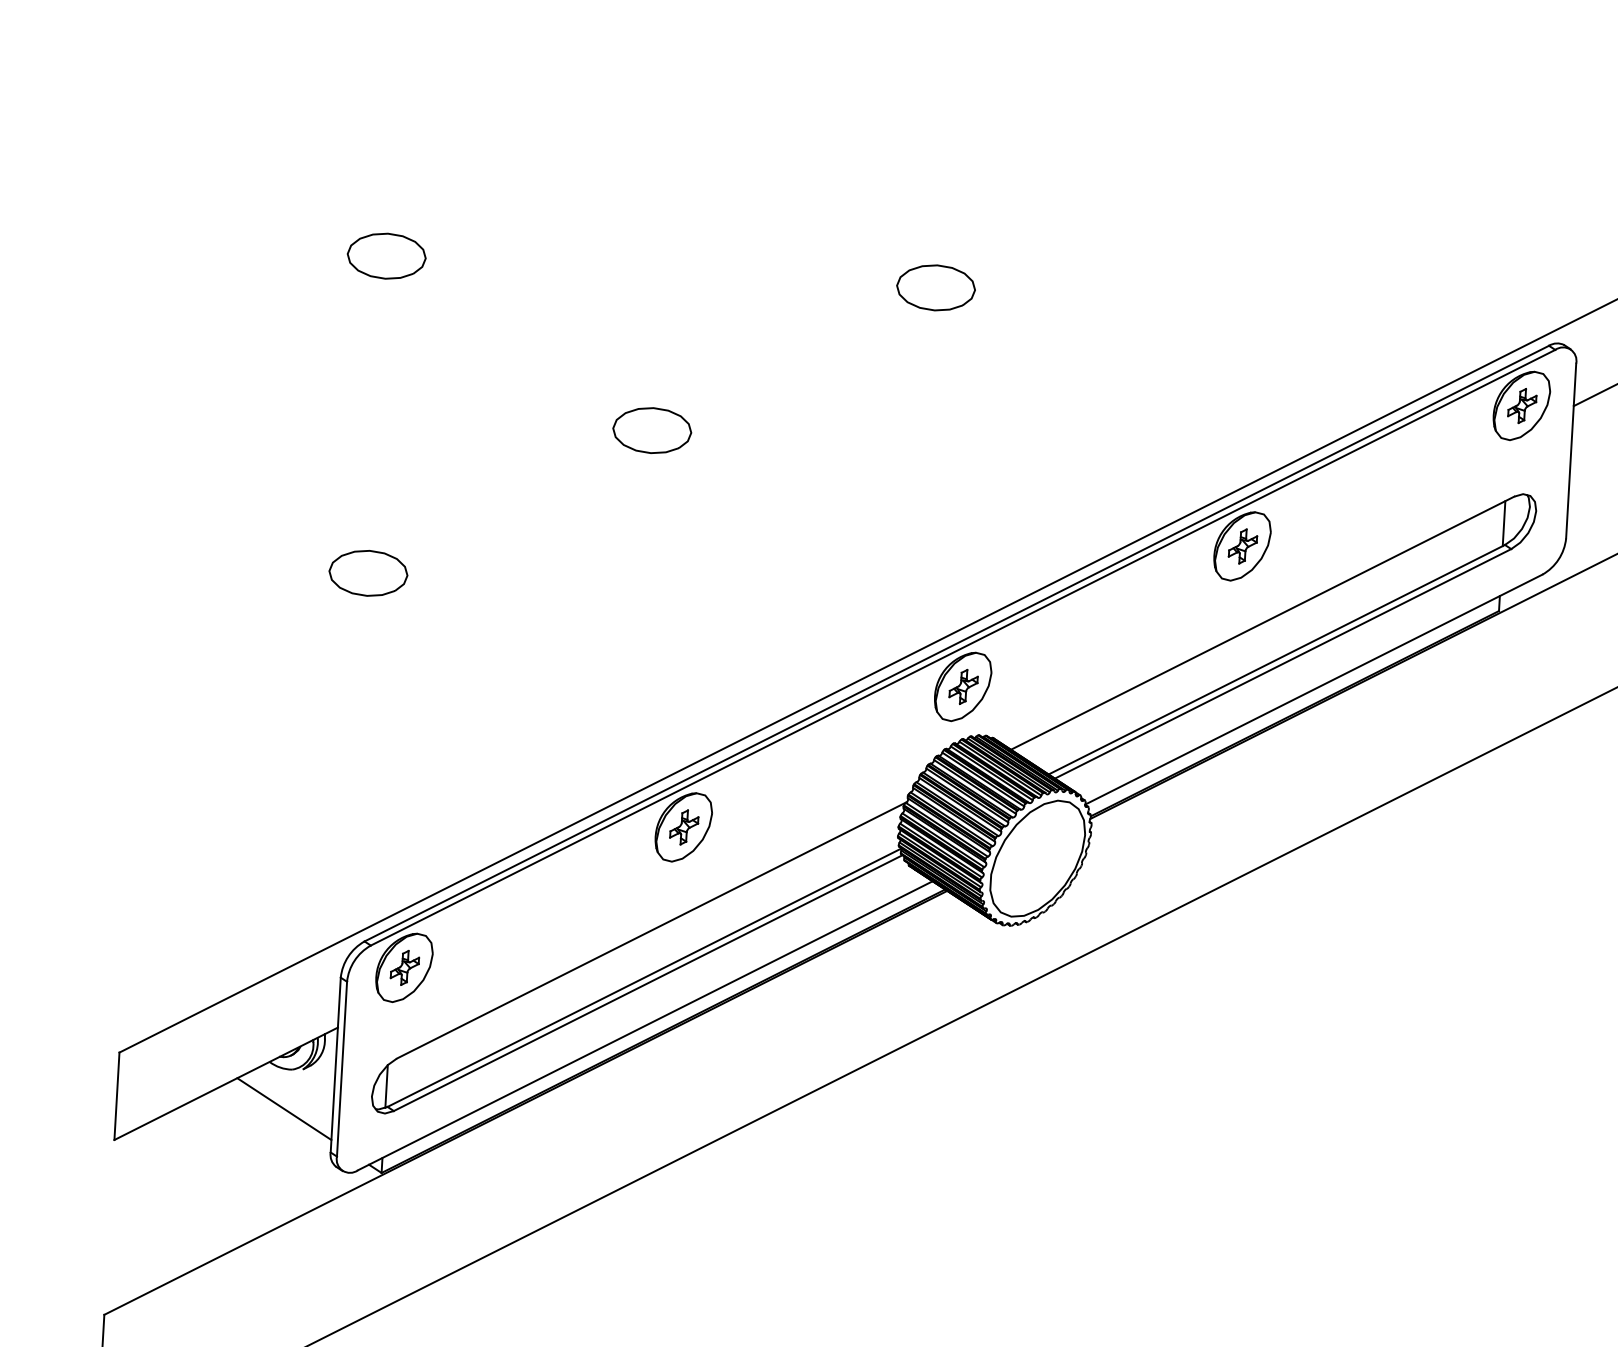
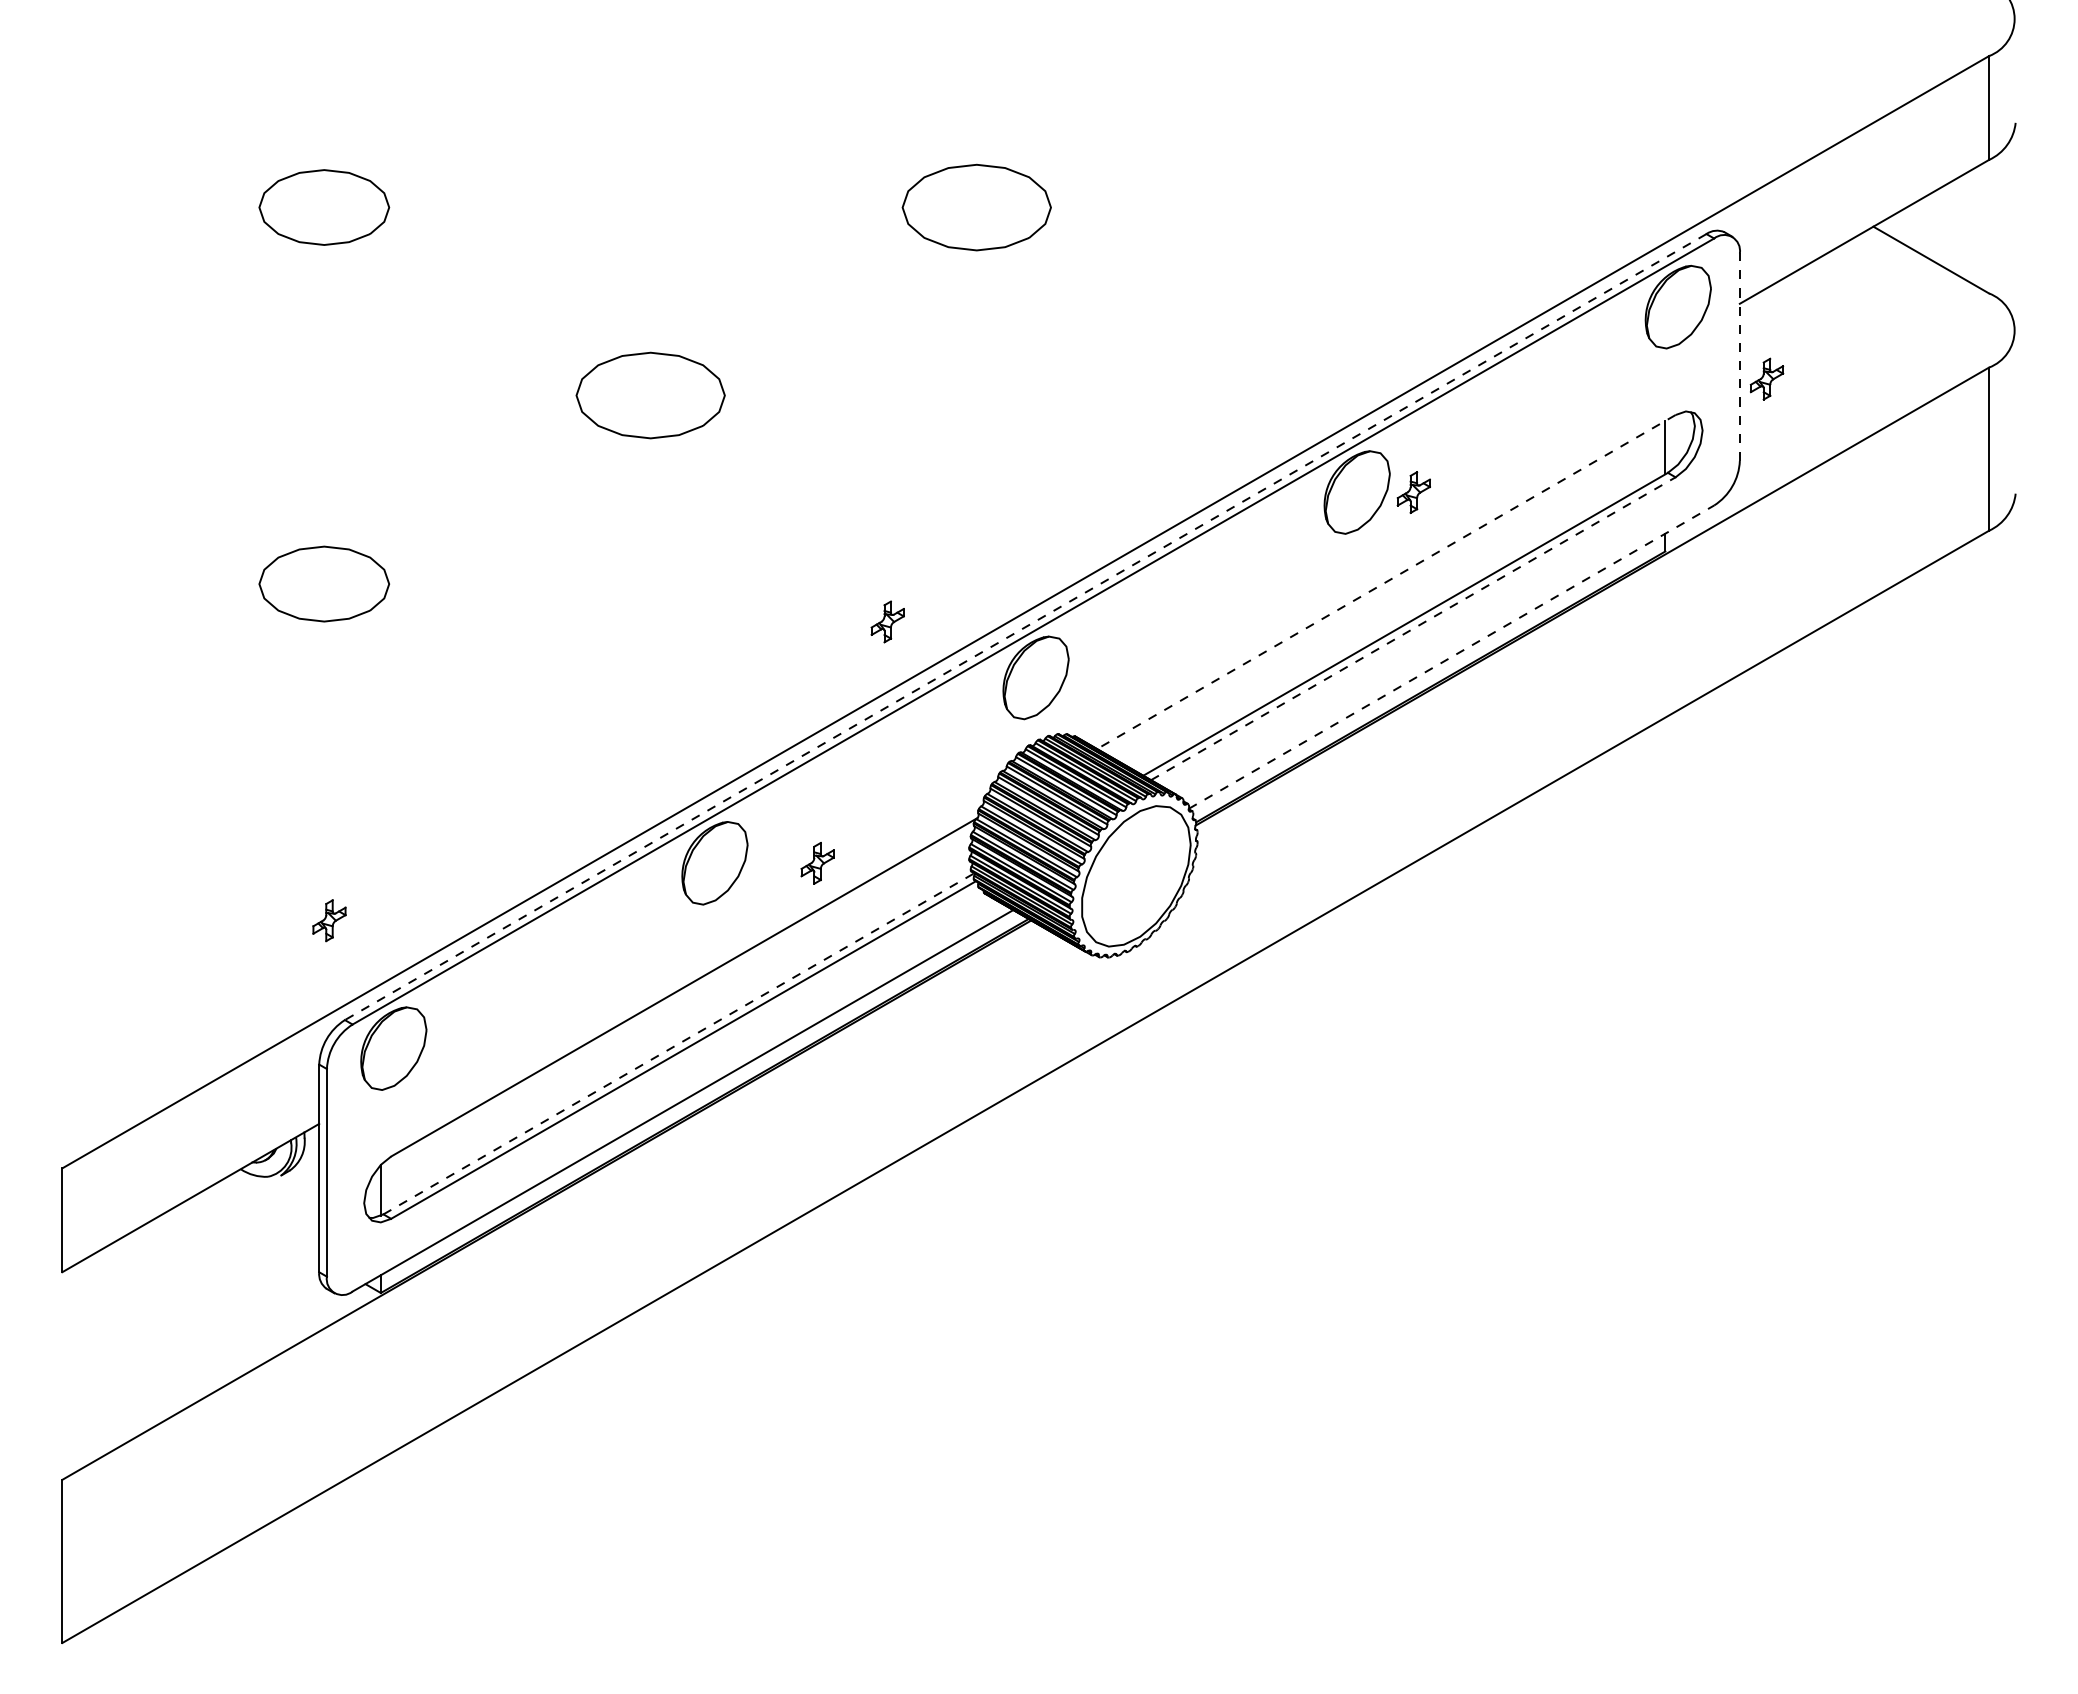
part: (386, 255) -> (324, 206), size x1.4
part: (935, 287) -> (976, 206), size x1.6
part: (1521, 405) -> (1766, 378), moved
part: (652, 430) -> (650, 395), size x1.6
line: (1570, 451) -> (1739, 357), solid -> dashed
part: (1242, 546) -> (1413, 492), moved
part: (368, 572) -> (324, 583), size x1.4
line: (1261, 623) -> (1385, 582), solid -> dashed
line: (956, 643) -> (1025, 627), solid -> dashed
line: (1283, 663) -> (1413, 628), solid -> dashed
part: (963, 686) -> (887, 621), moved
line: (1313, 689) -> (1451, 656), solid -> dashed
part: (684, 827) -> (817, 863), moved
part: (404, 967) -> (329, 920), moved
line: (645, 977) -> (679, 1043), solid -> dashed
line: (284, 1108) -> (261, 1223), removed

